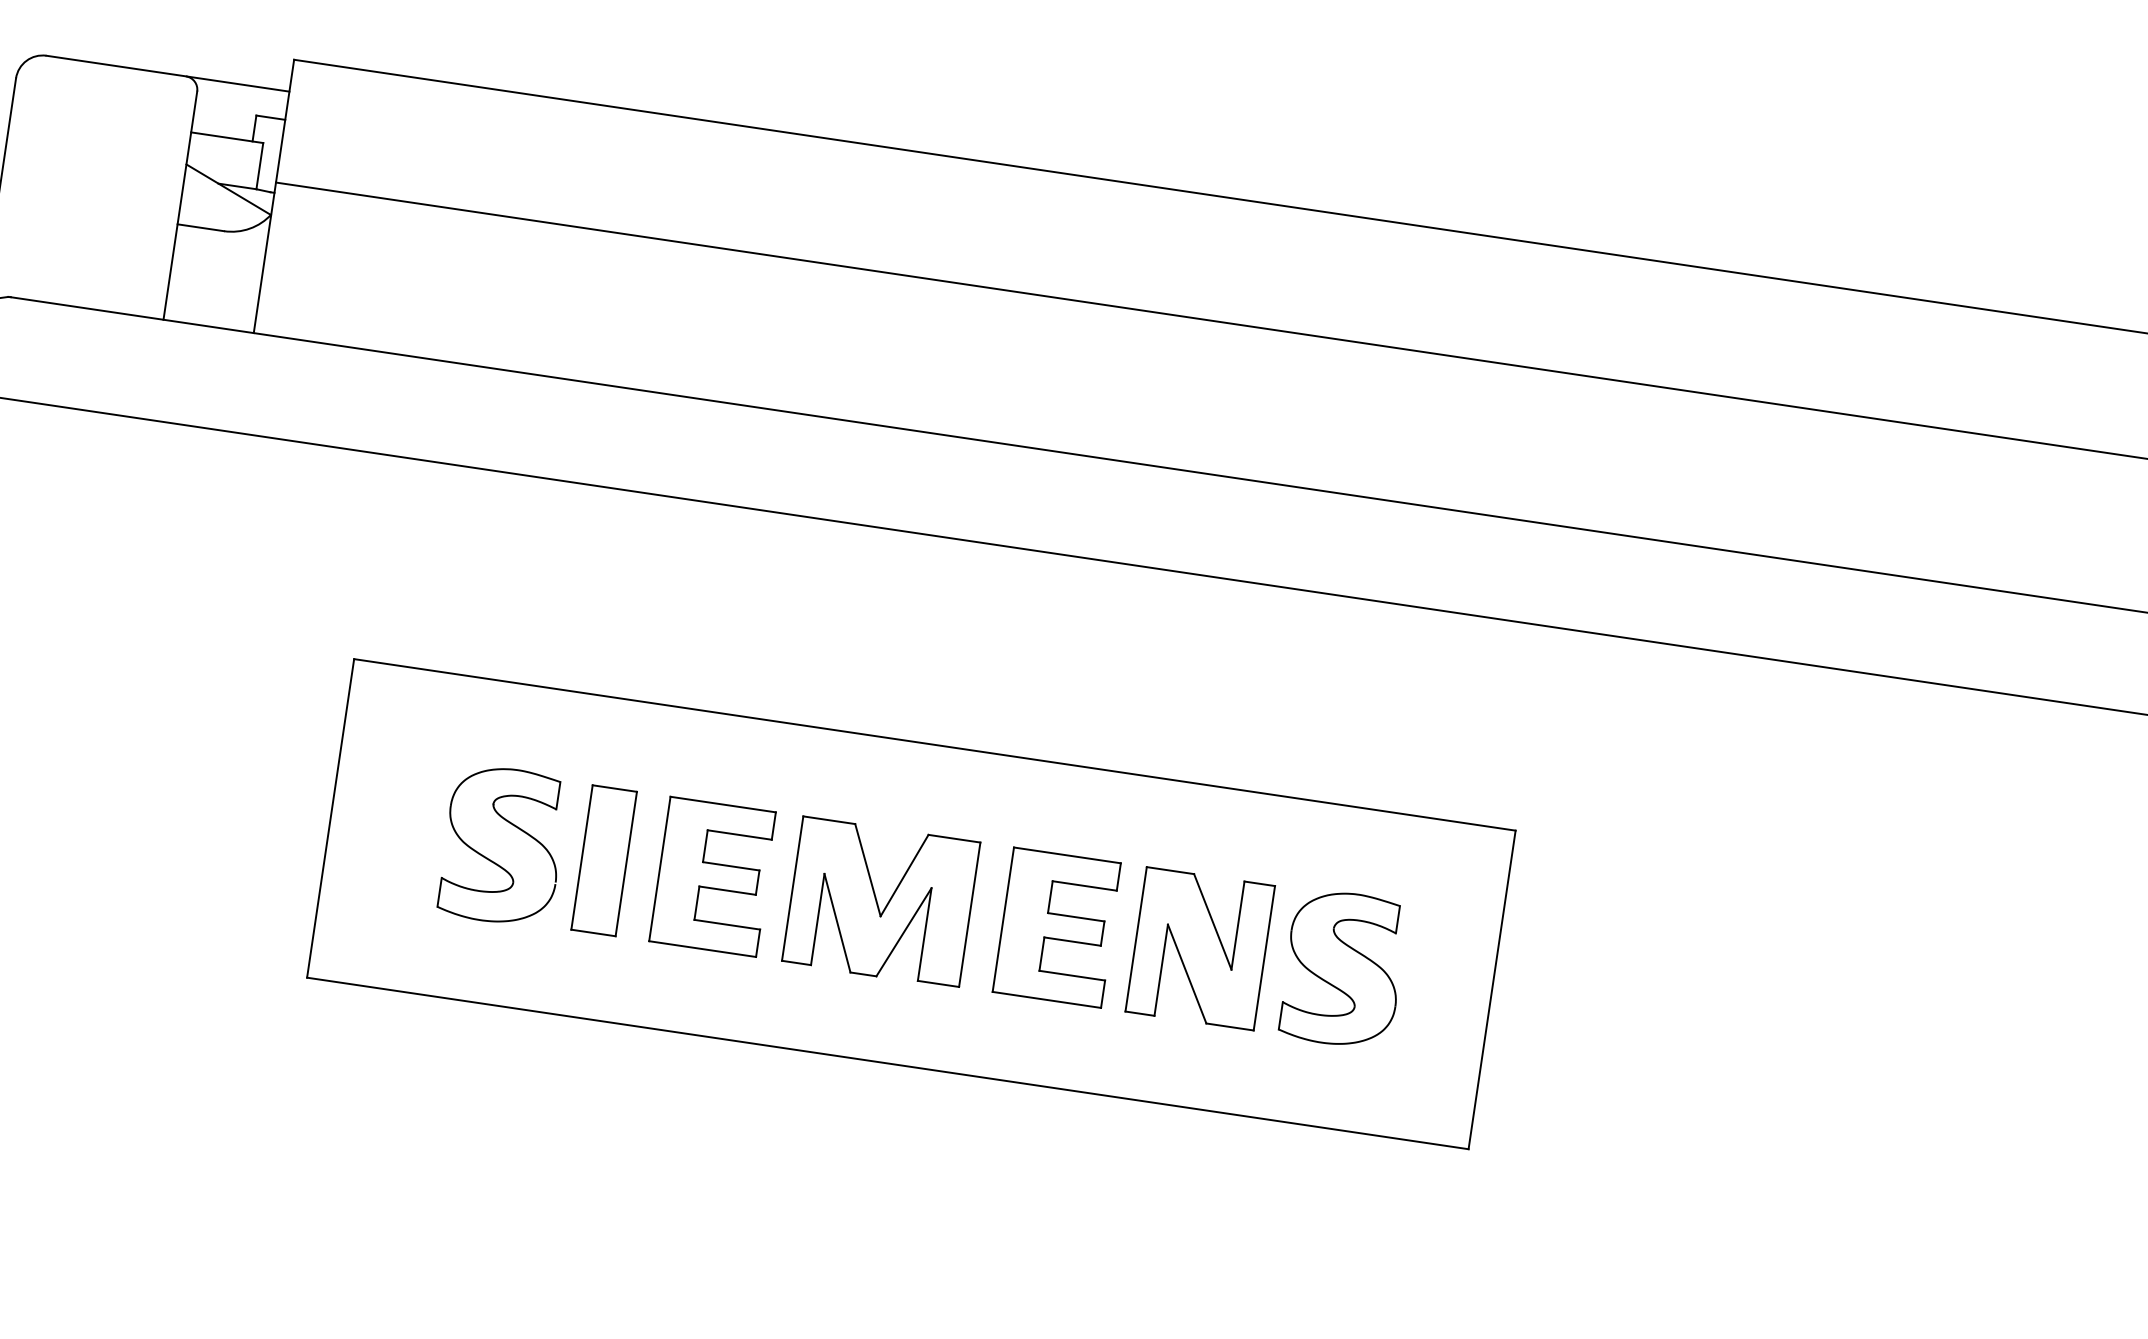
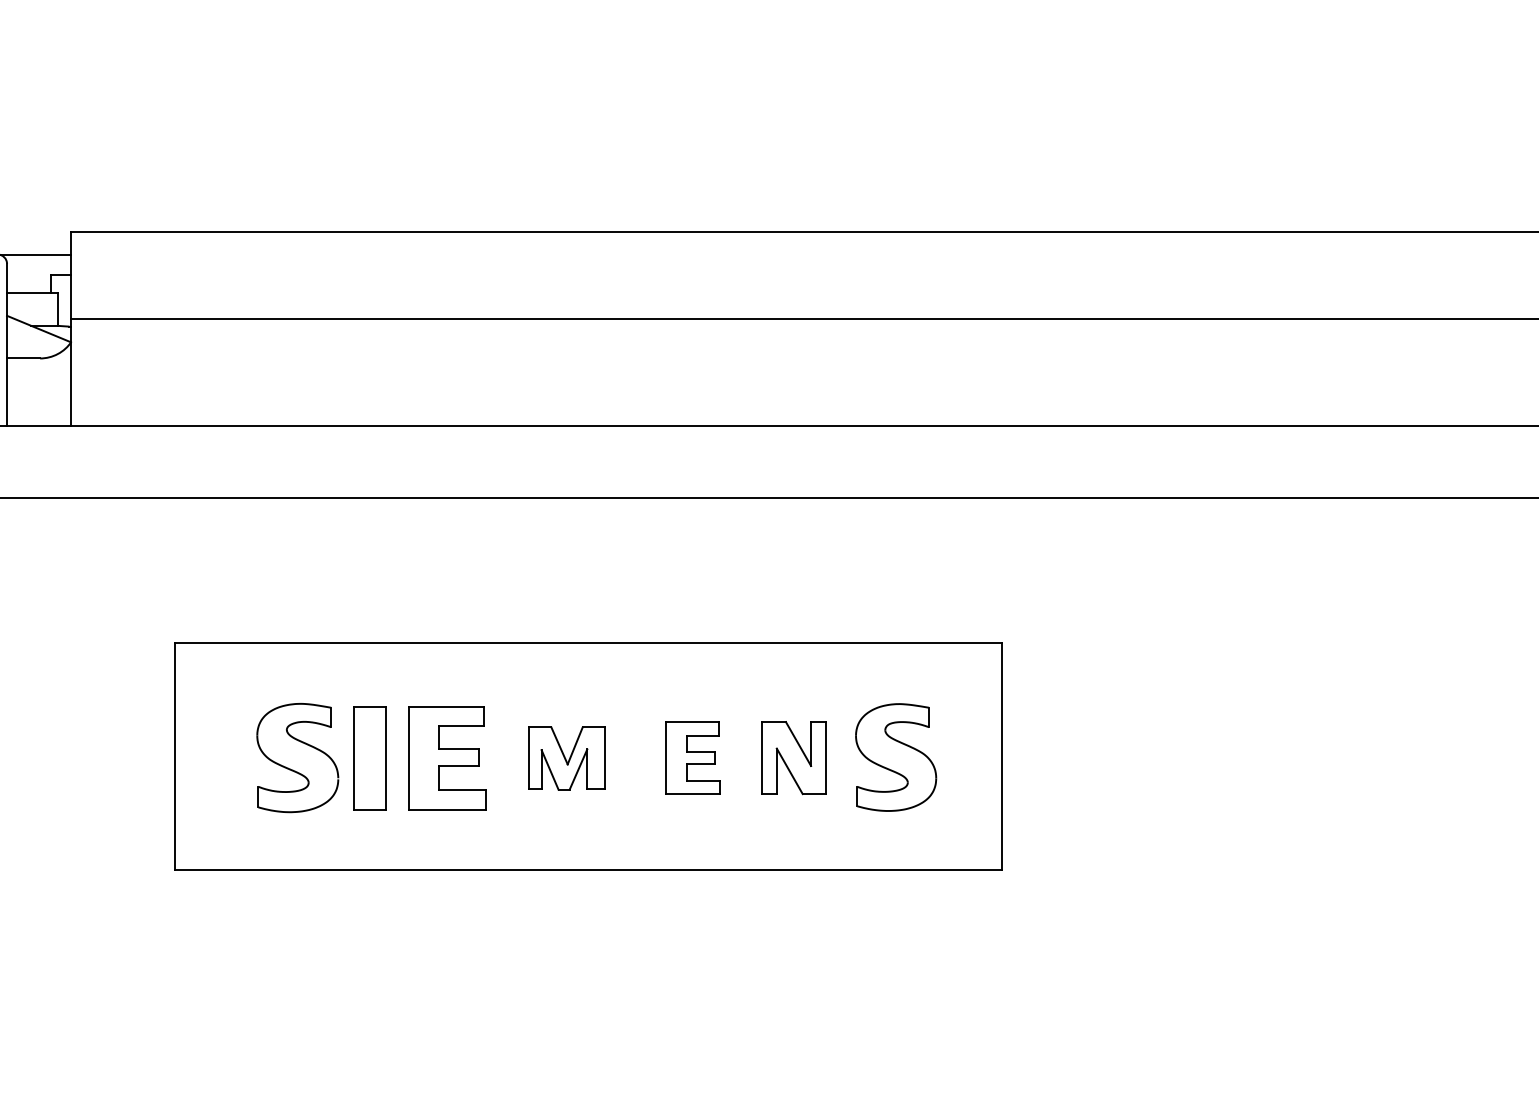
part: (880, 902) -> (566, 758), size x0.6
part: (1057, 928) -> (692, 758), size x0.7
part: (1200, 948) -> (794, 757), size x0.7

